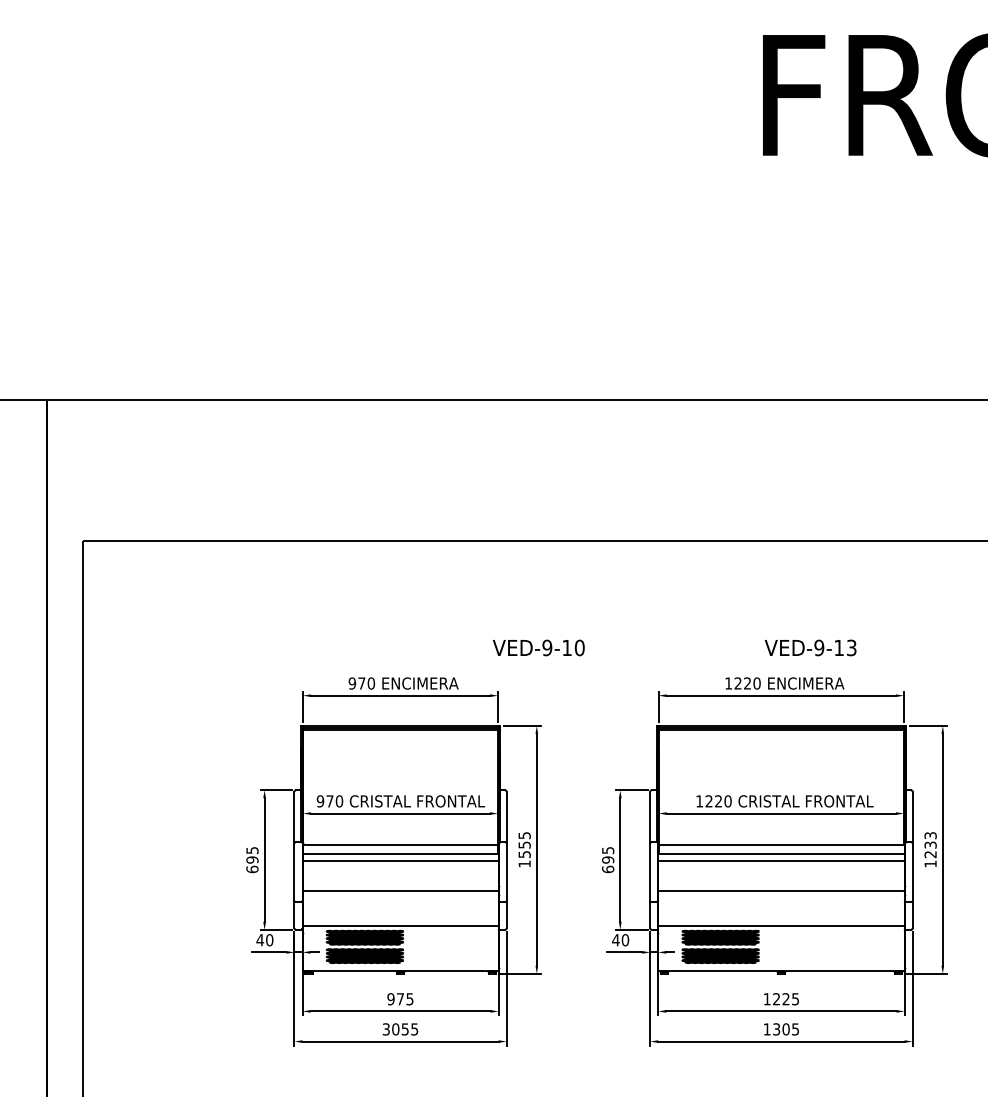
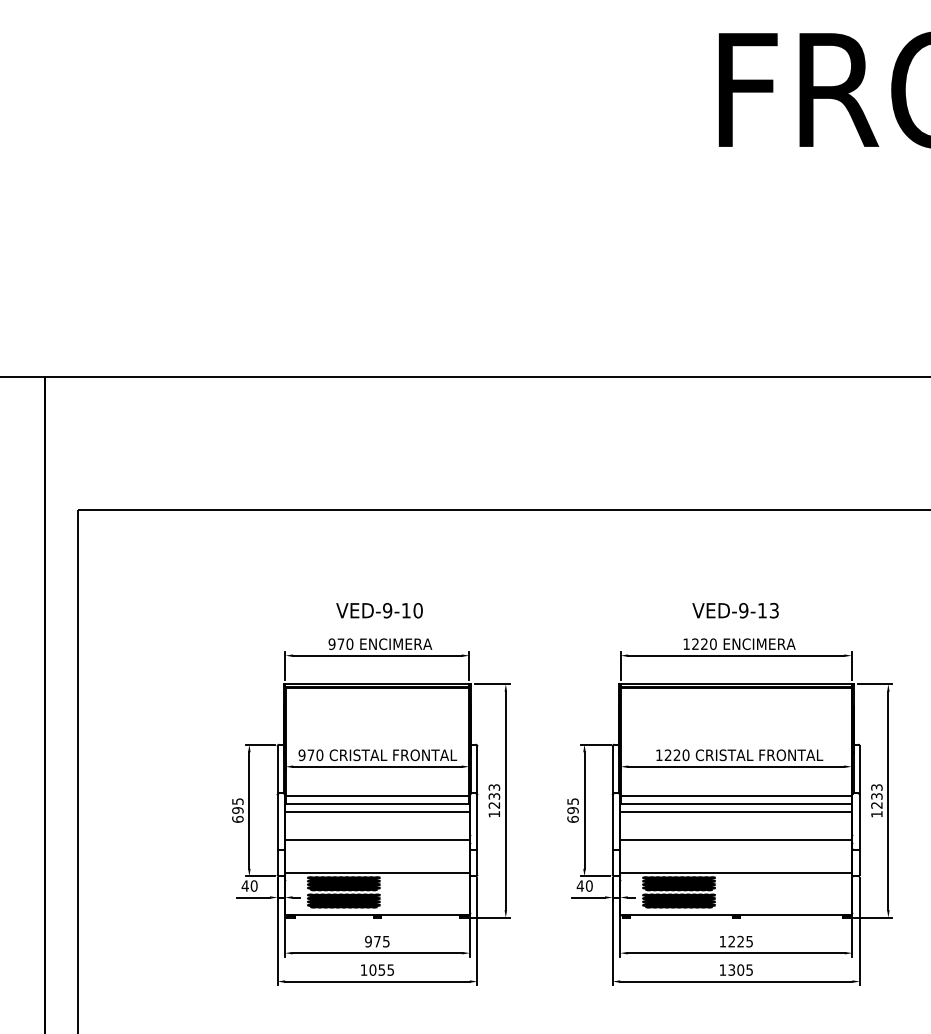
text: (538, 647) -> (379, 610), moved
text: (810, 647) -> (735, 610), moved
text: (524, 845) -> (494, 796), 1555 -> 1233
text: (385, 1029) -> (363, 970), 3055 -> 1055

